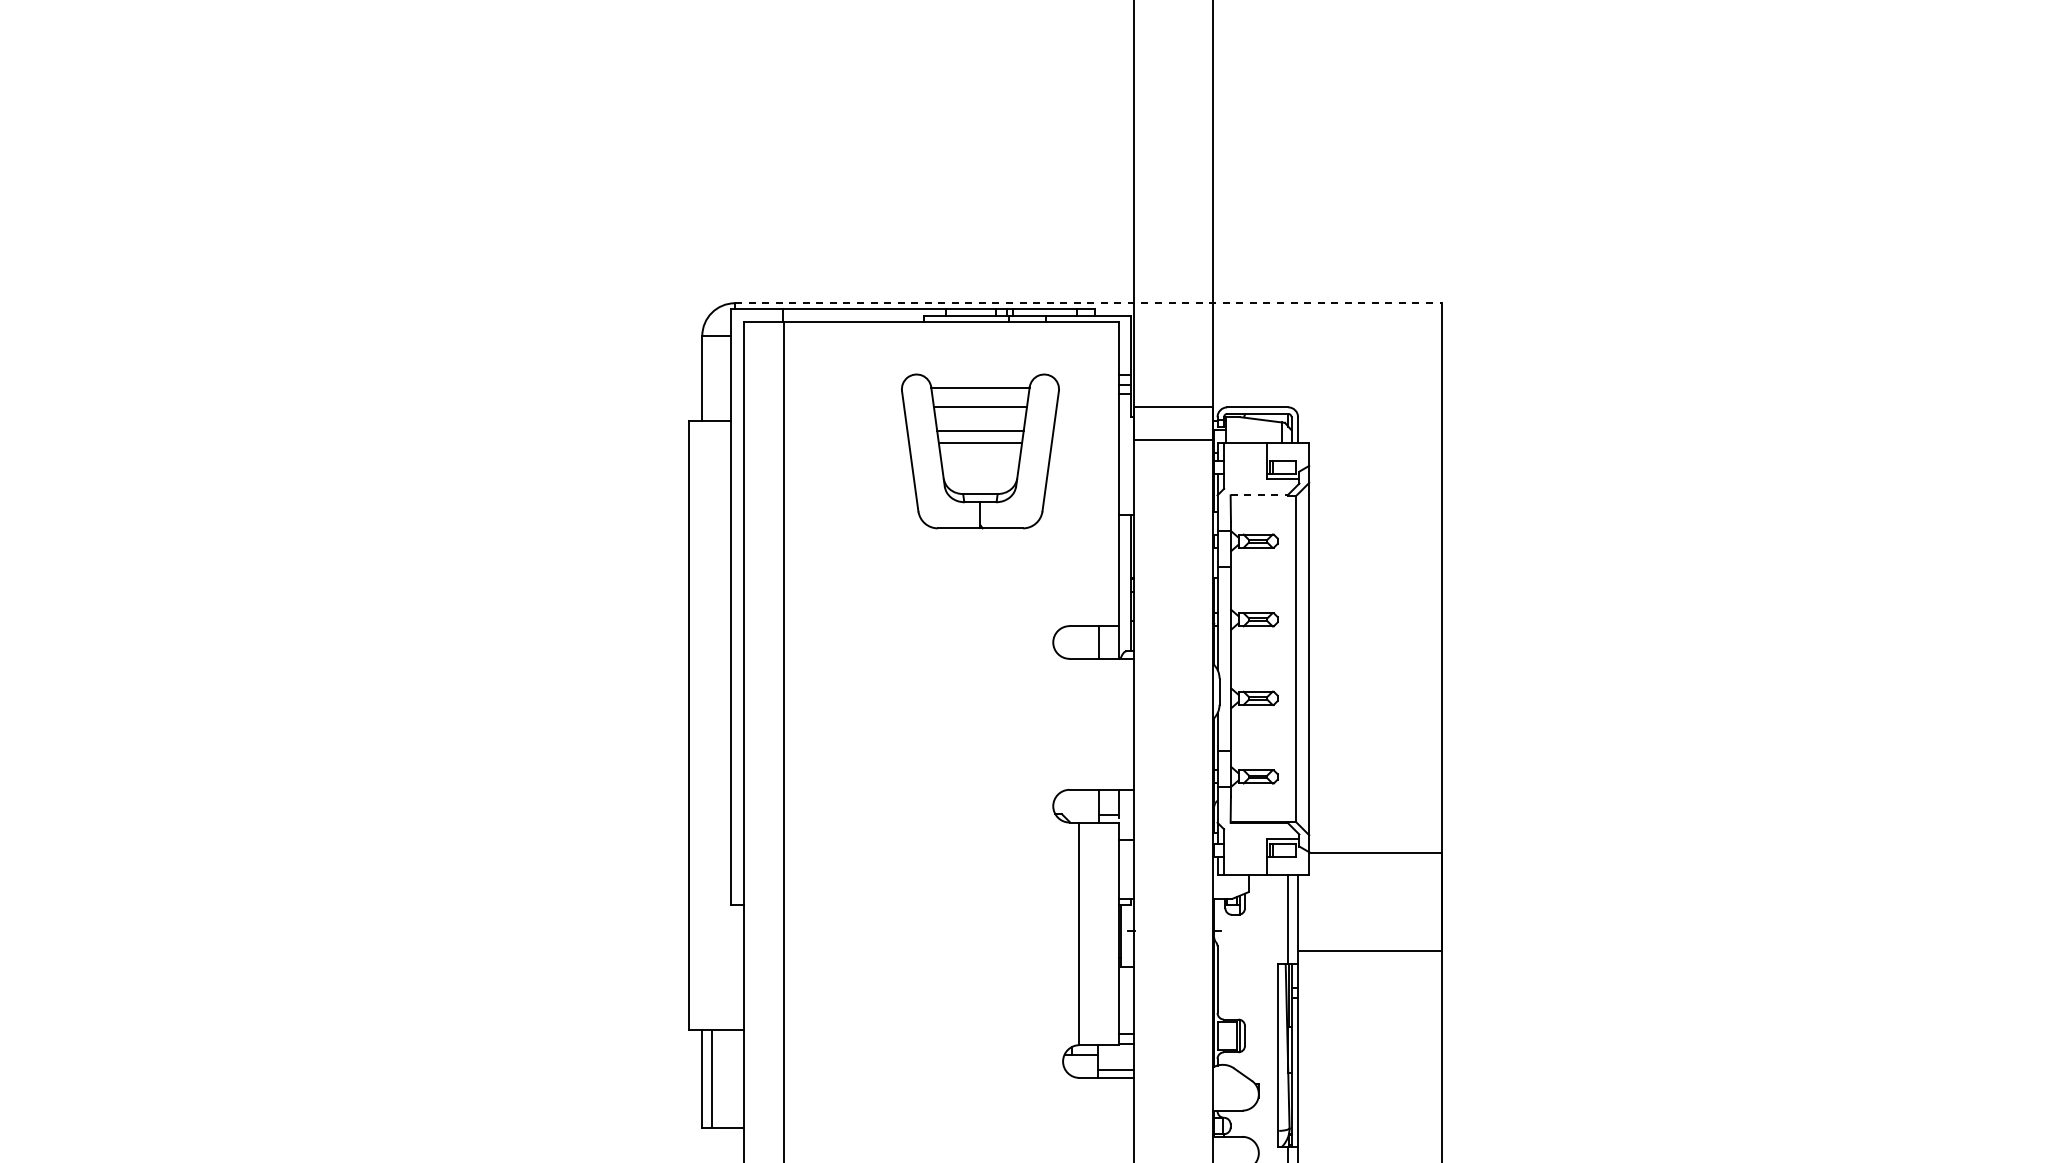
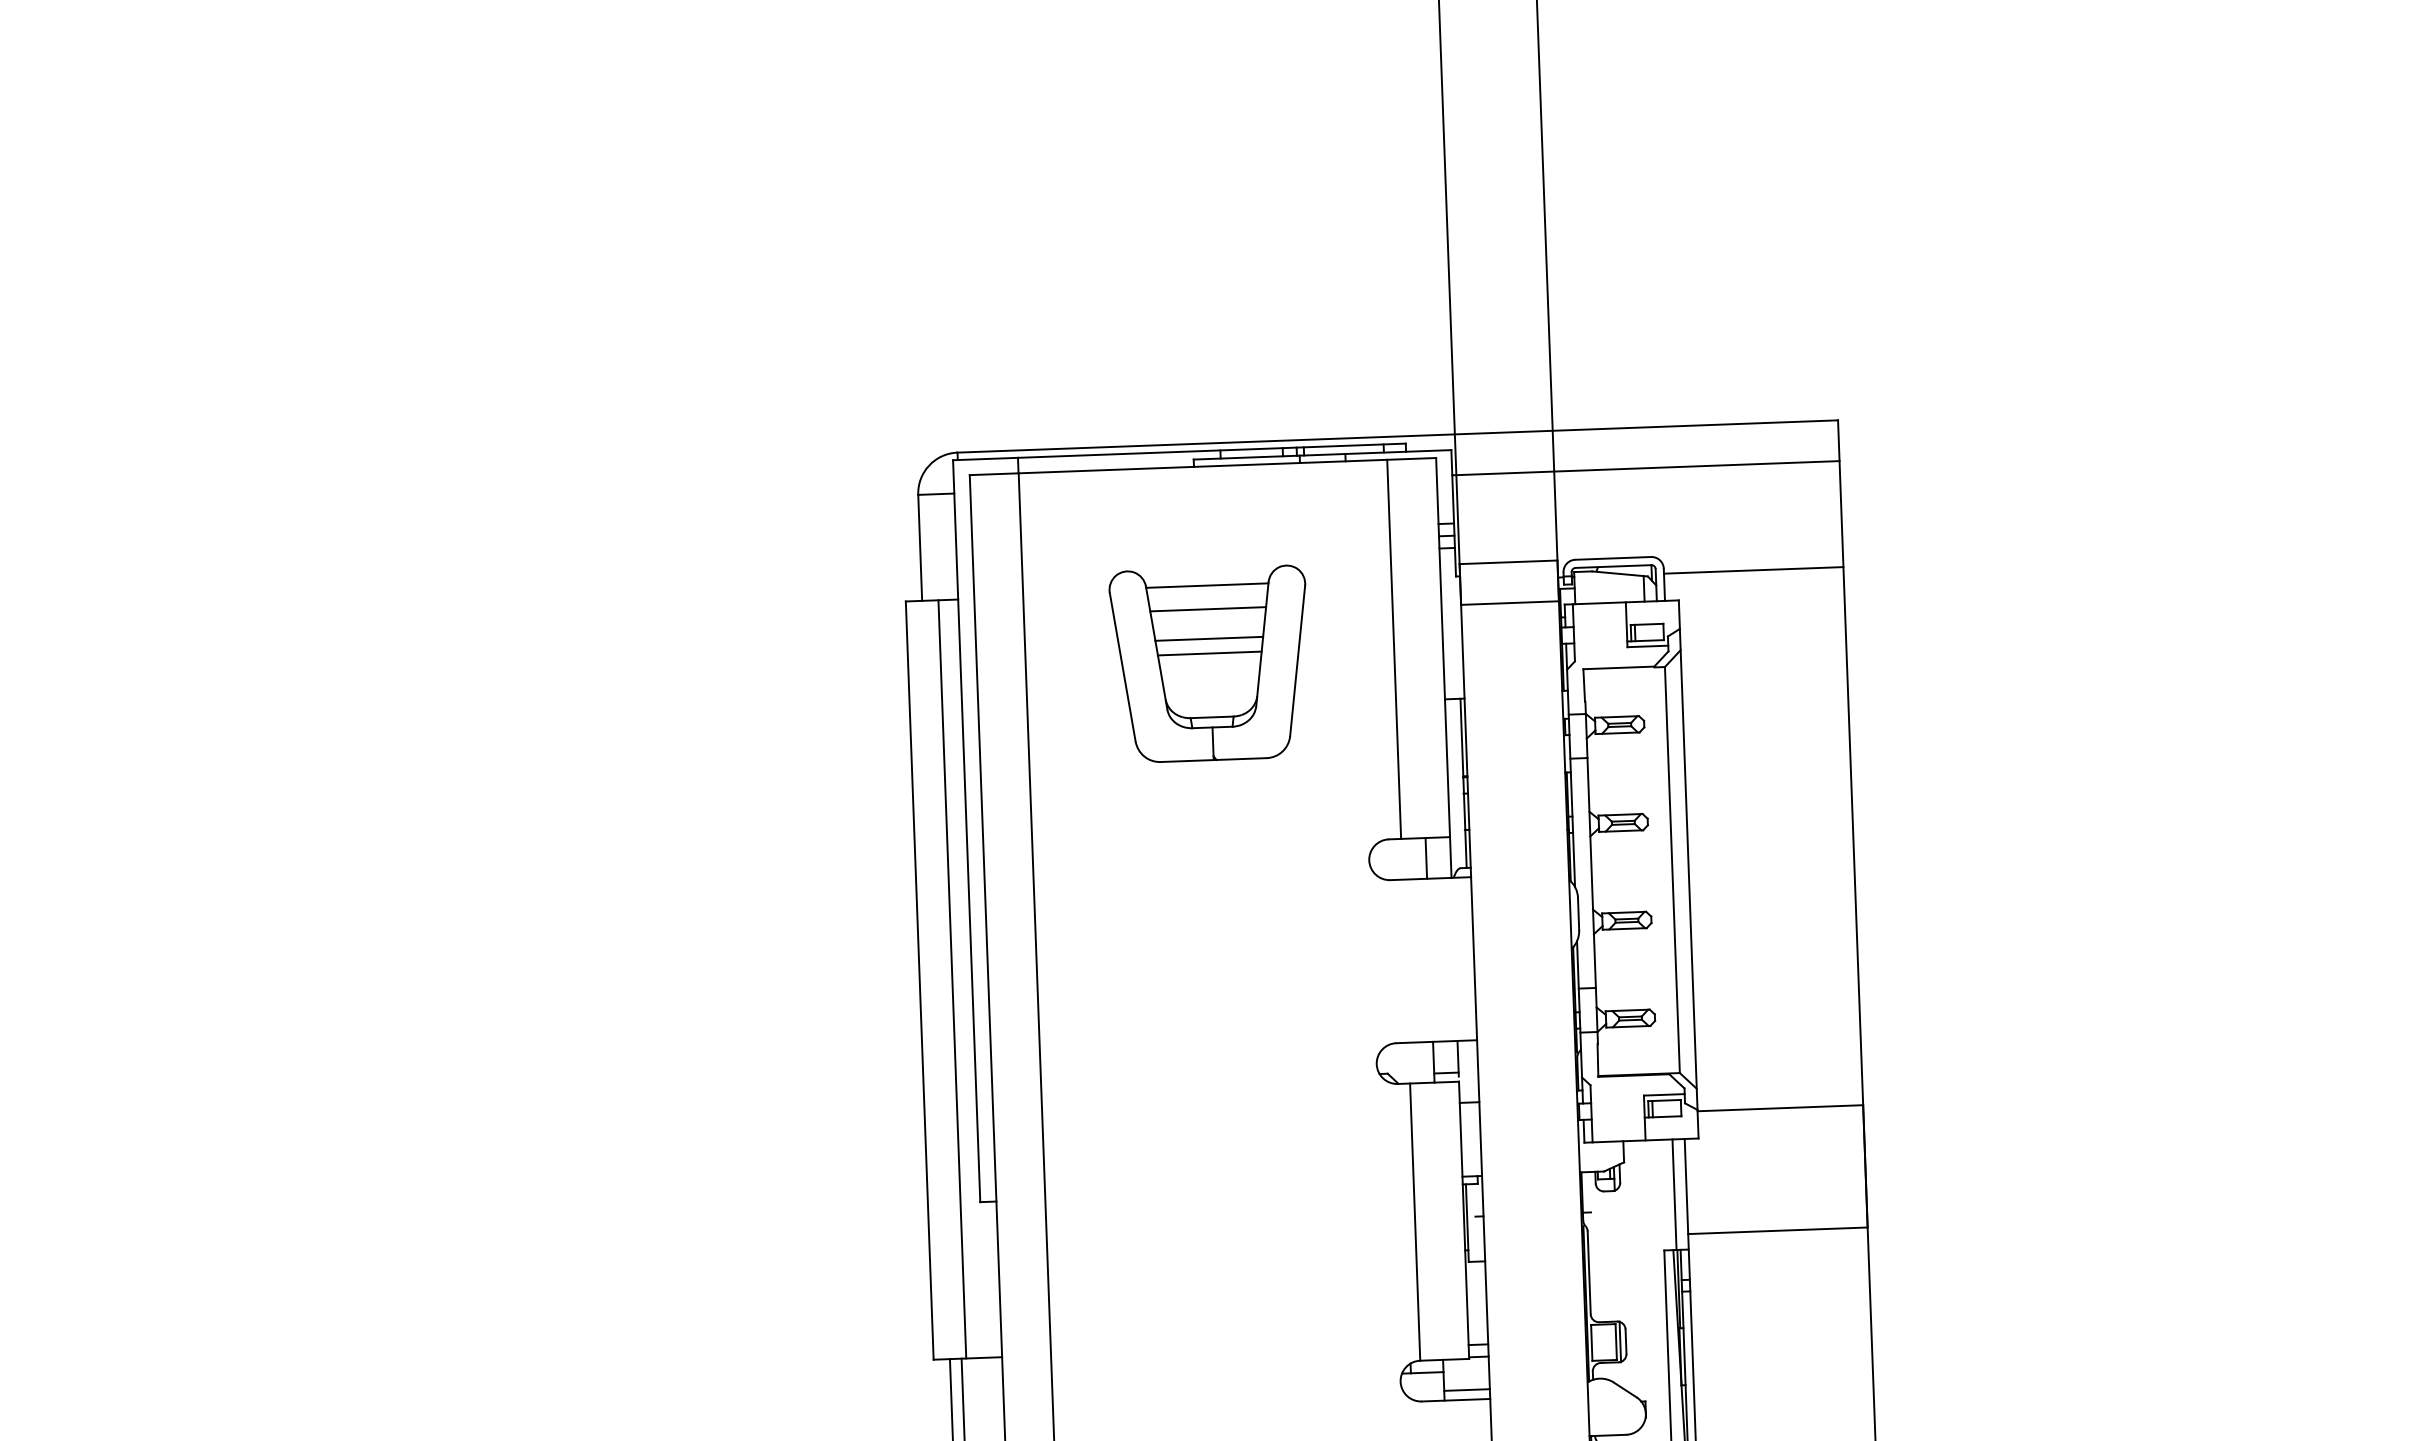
line: (1088, 303) -> (1397, 436), dashed -> solid
line: (1286, 336) -> (1645, 468), added
line: (1370, 421) -> (1754, 570), added
part: (980, 451) -> (1210, 664), moved
line: (1079, 473) -> (1394, 648), added
line: (1259, 495) -> (1619, 668), dashed -> solid
line: (715, 725) -> (952, 979), added

